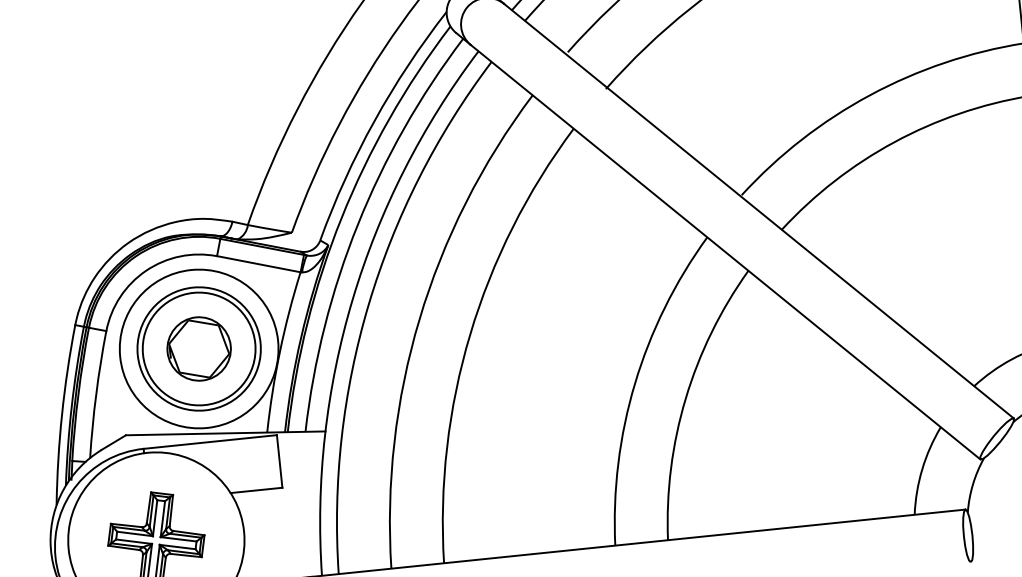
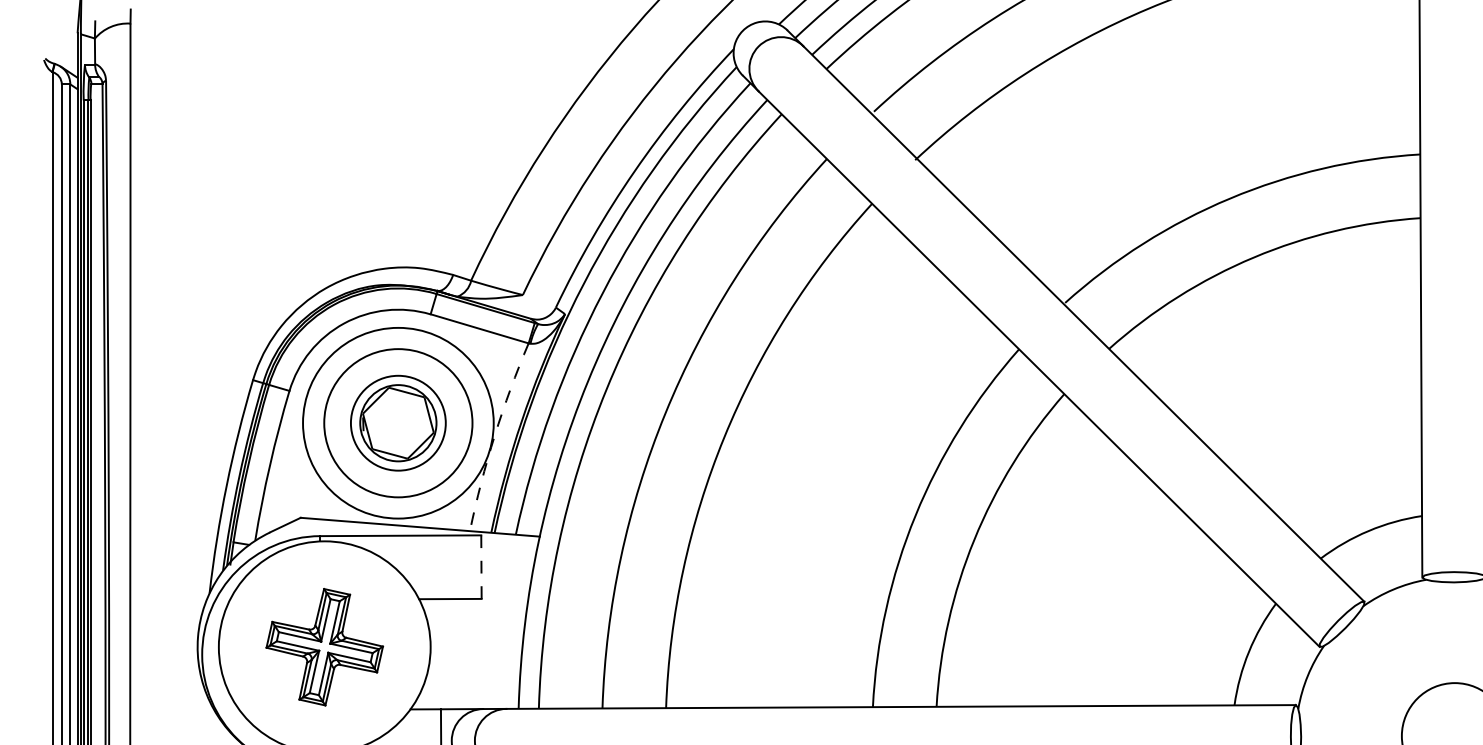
circle: (199, 349) -> (398, 423), size x0.7
arc: (279, 351) -> (494, 435), solid -> dashed
line: (279, 461) -> (481, 567), solid -> dashed

